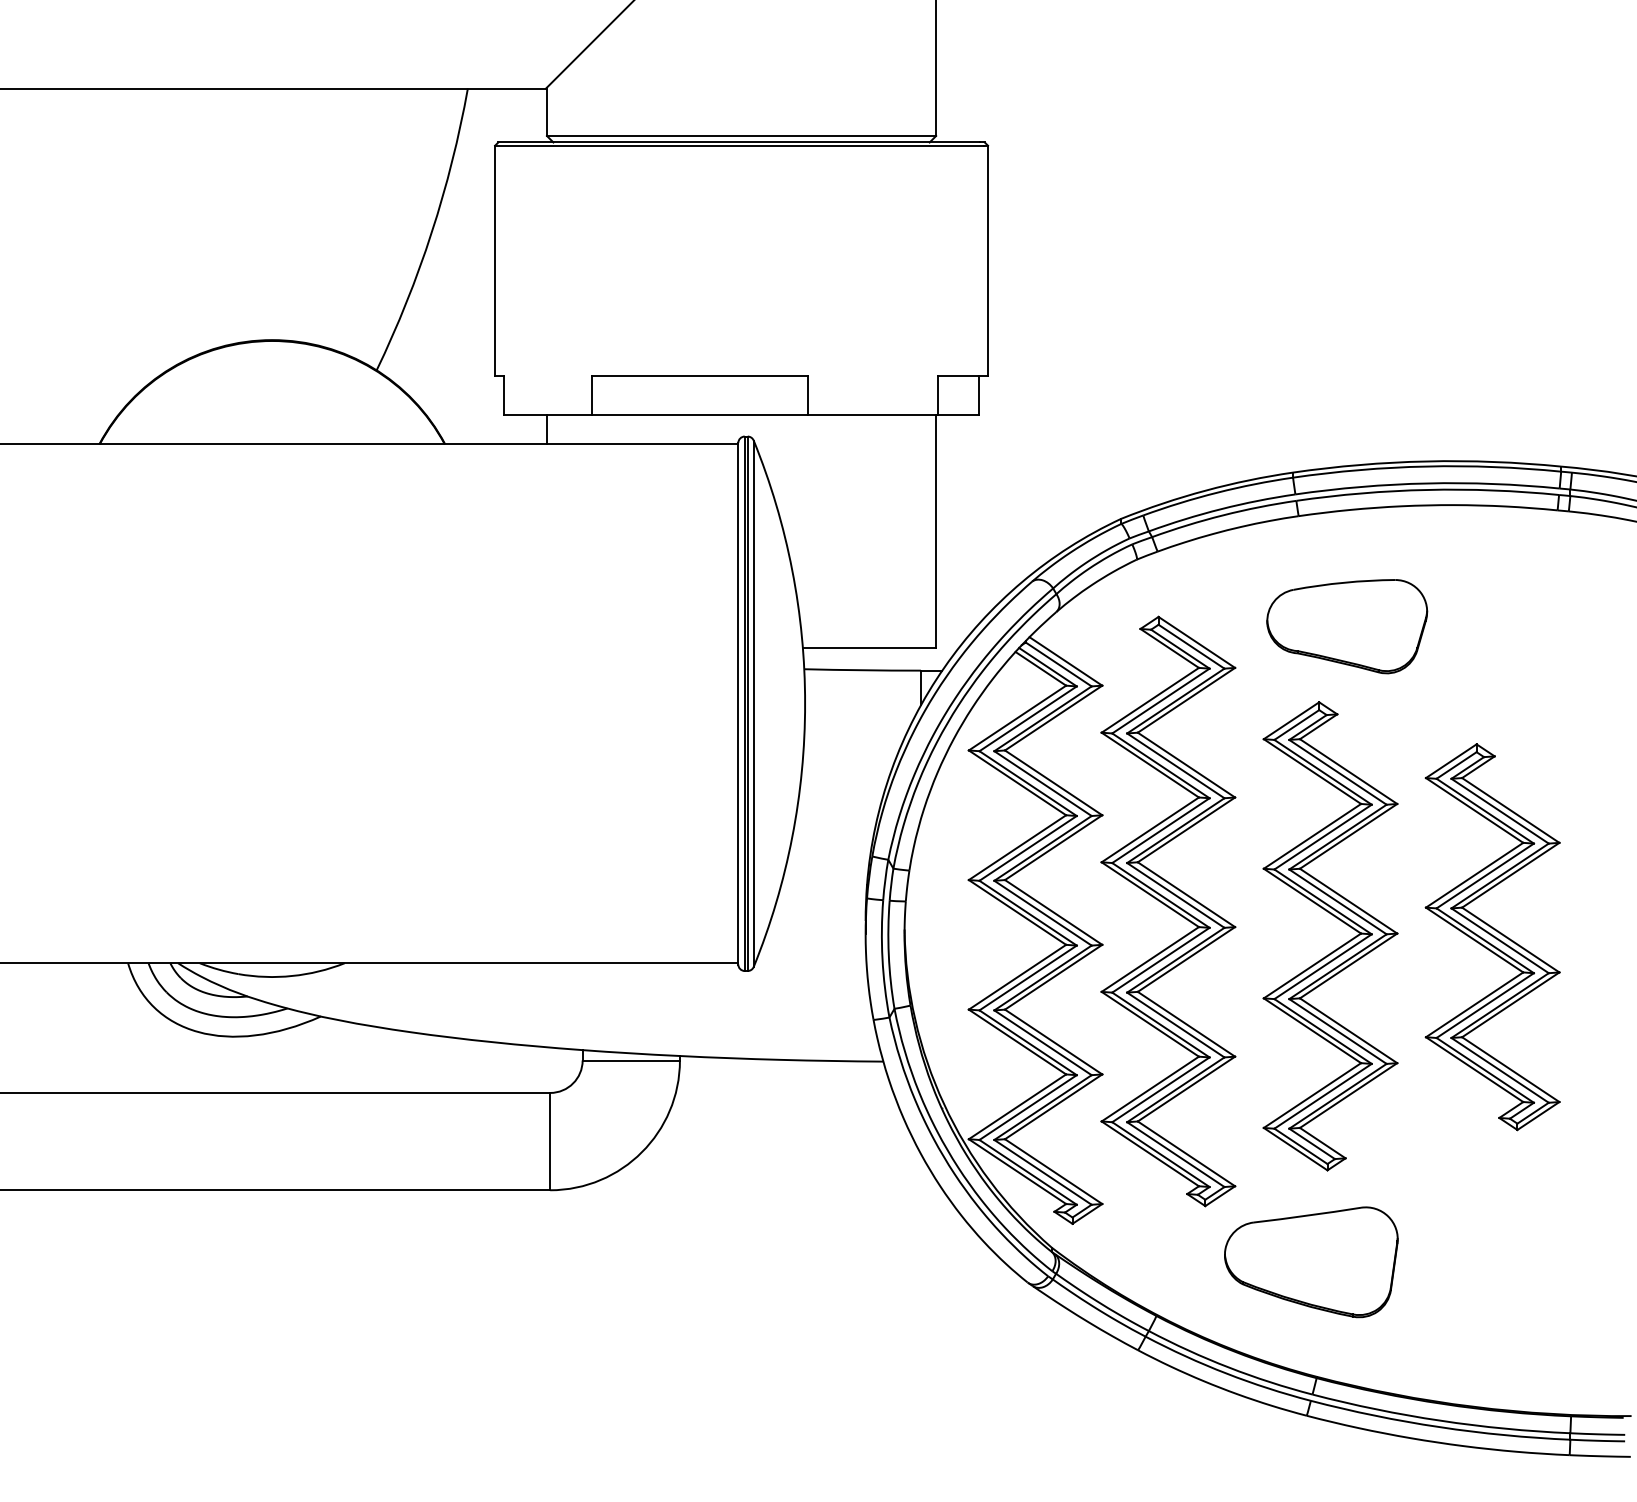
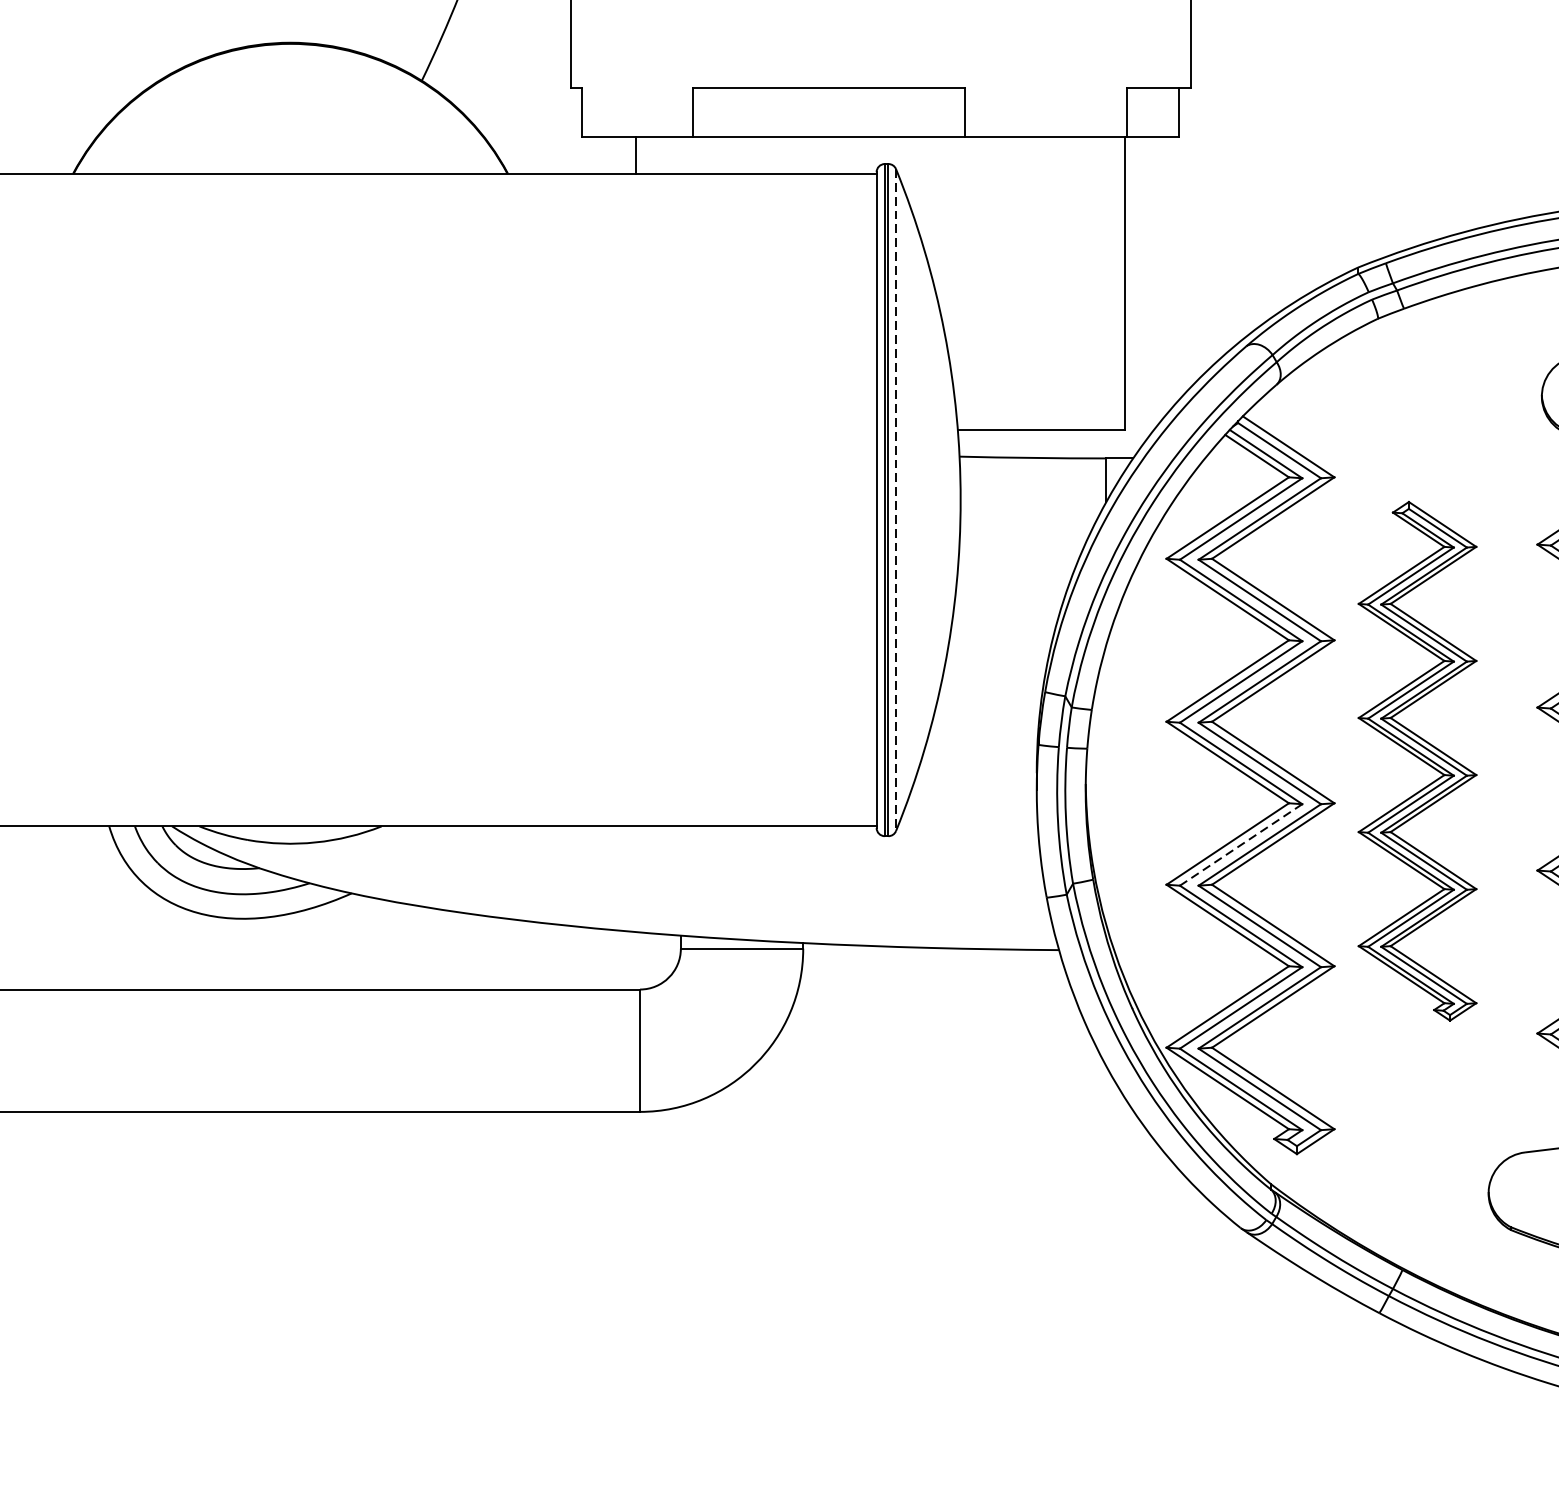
line: (753, 704) -> (895, 501), solid -> dashed
part: (1168, 911) -> (1417, 761), size x0.7
line: (1027, 978) -> (1240, 845), solid -> dashed

